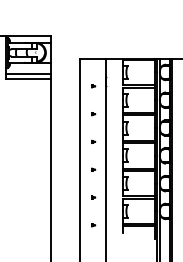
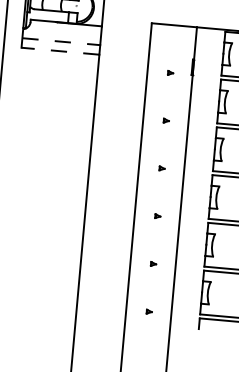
line: (28, 73) -> (60, 41), solid -> dashed
line: (28, 79) -> (59, 51), solid -> dashed

